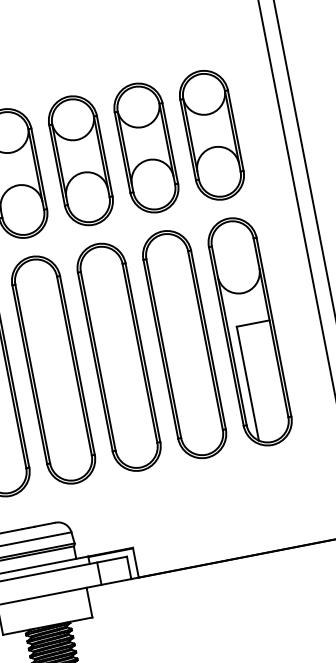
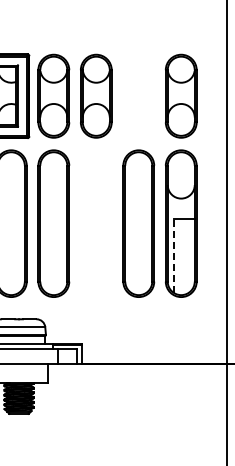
part: (145, 146) -> (138, 95), removed
part: (119, 356) -> (96, 223), removed
line: (247, 383) -> (173, 255), solid -> dashed

